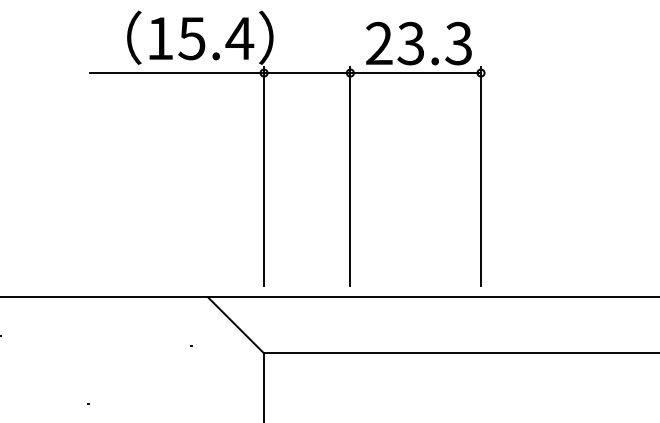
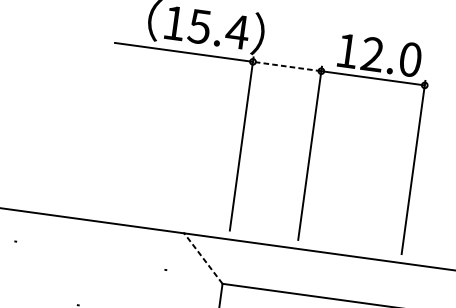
text: (419, 43) -> (379, 55), 23.3 -> 12.0
line: (306, 73) -> (286, 66), solid -> dashed
line: (236, 325) -> (203, 258), solid -> dashed

